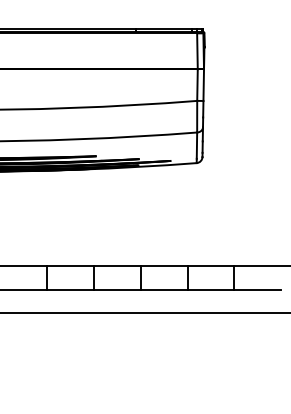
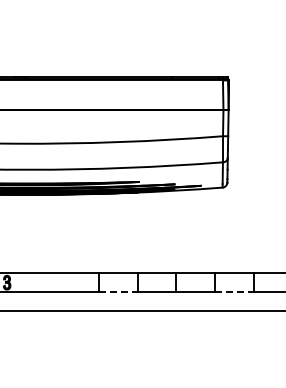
line: (70, 290) -> (118, 292), solid -> dashed
line: (211, 290) -> (234, 292), solid -> dashed

